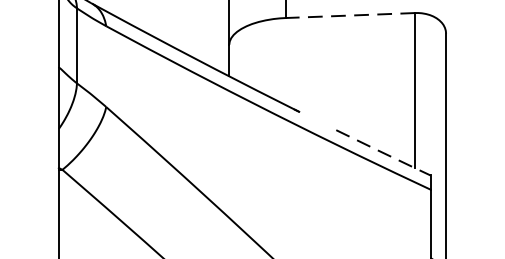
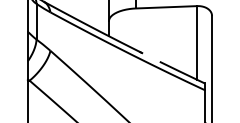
line: (350, 15) -> (166, 7), dashed -> solid
line: (383, 154) -> (182, 73), dashed -> solid

